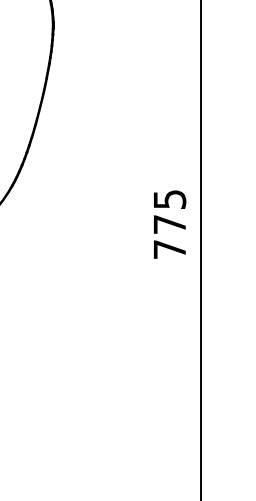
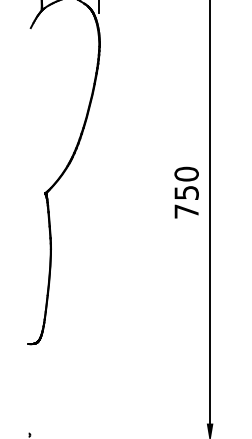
text: (169, 210) -> (186, 182), 775 -> 750

